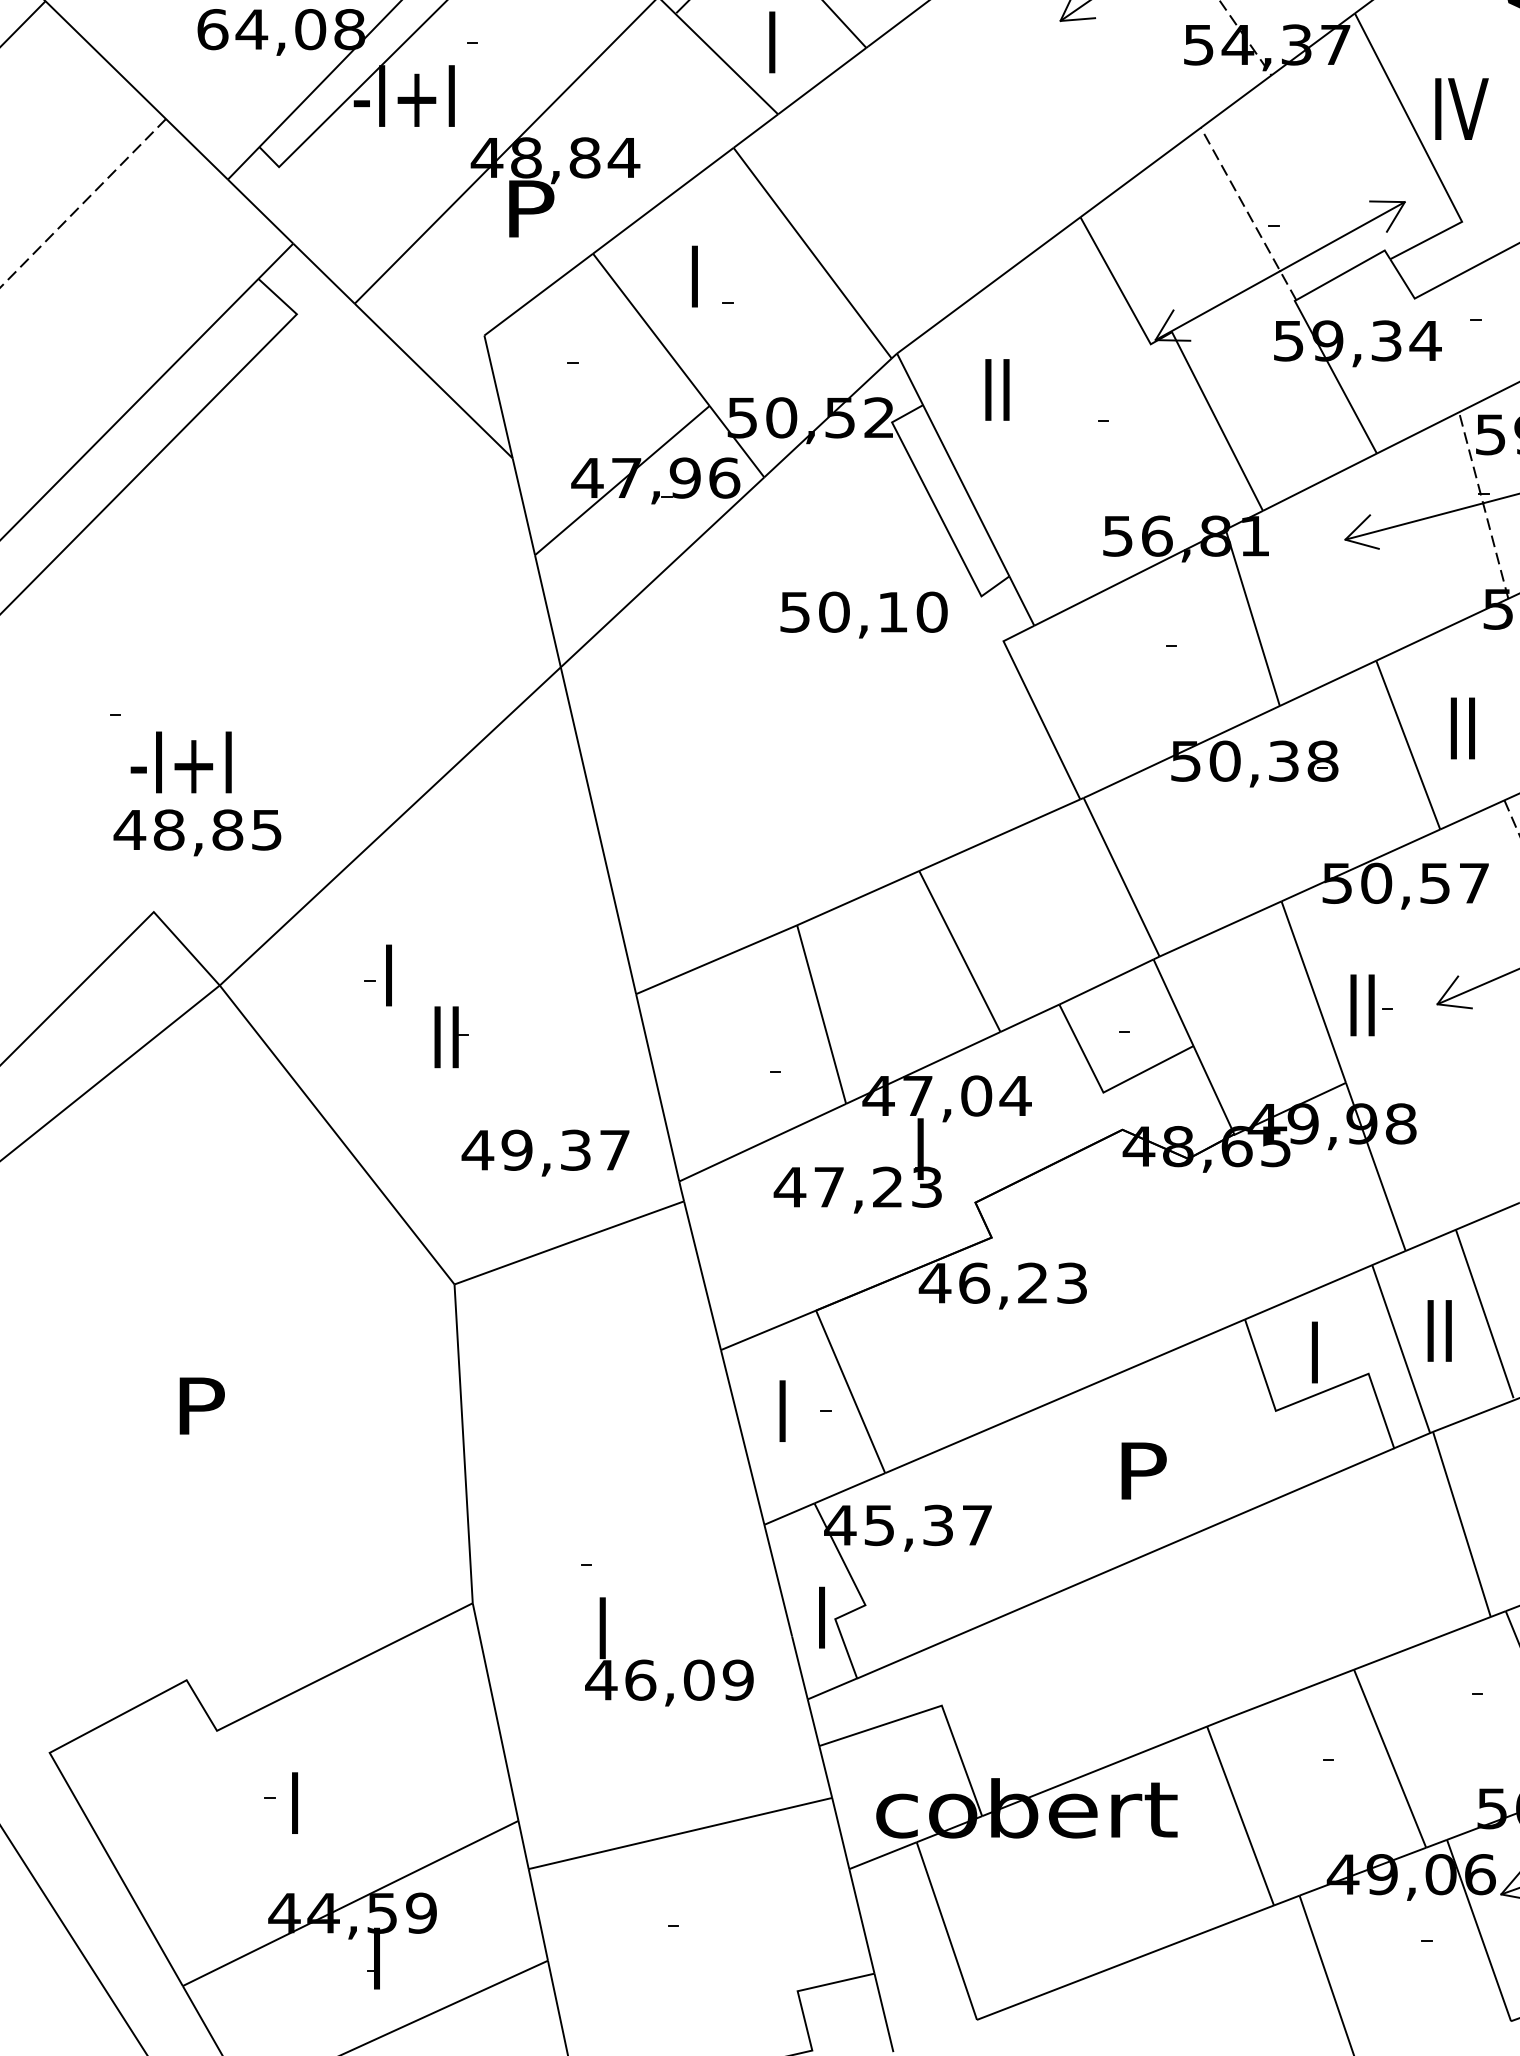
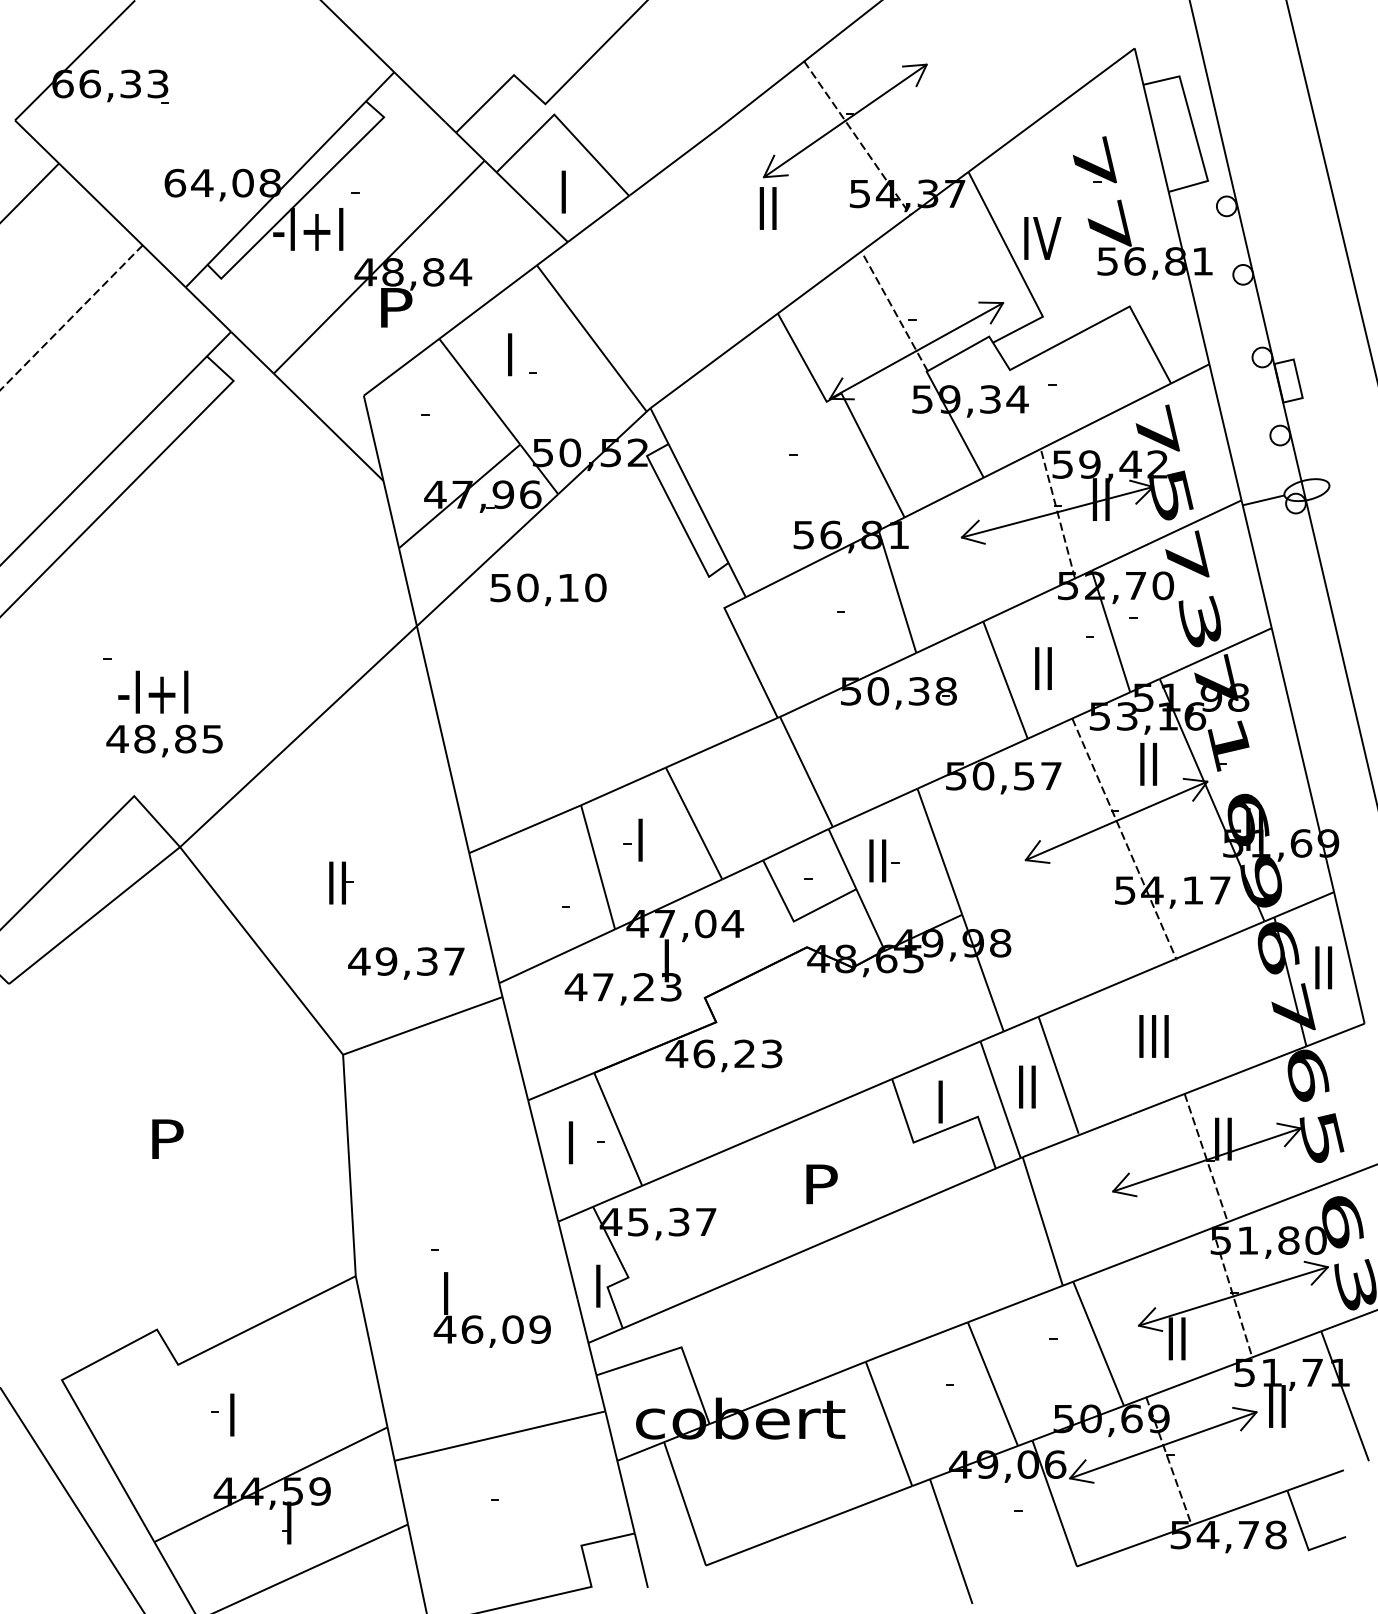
text: (996, 389) -> (767, 208), moved
text: (863, 614) -> (548, 589), moved
part: (377, 974) -> (632, 839), moved
part: (1372, 1004) -> (884, 860), moved

